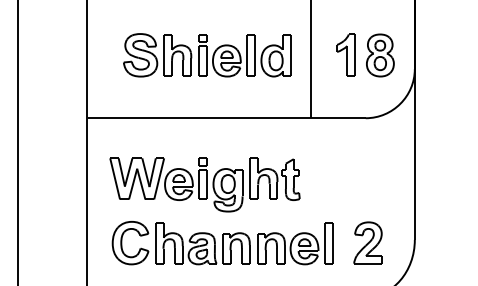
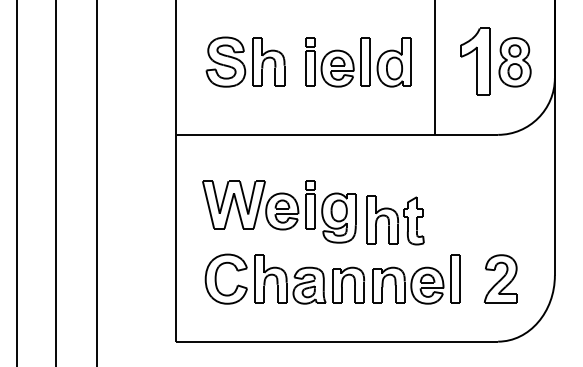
part: (157, 54) -> (245, 61), moved
part: (346, 54) -> (475, 61), size x1.4
part: (275, 179) -> (395, 220), moved

